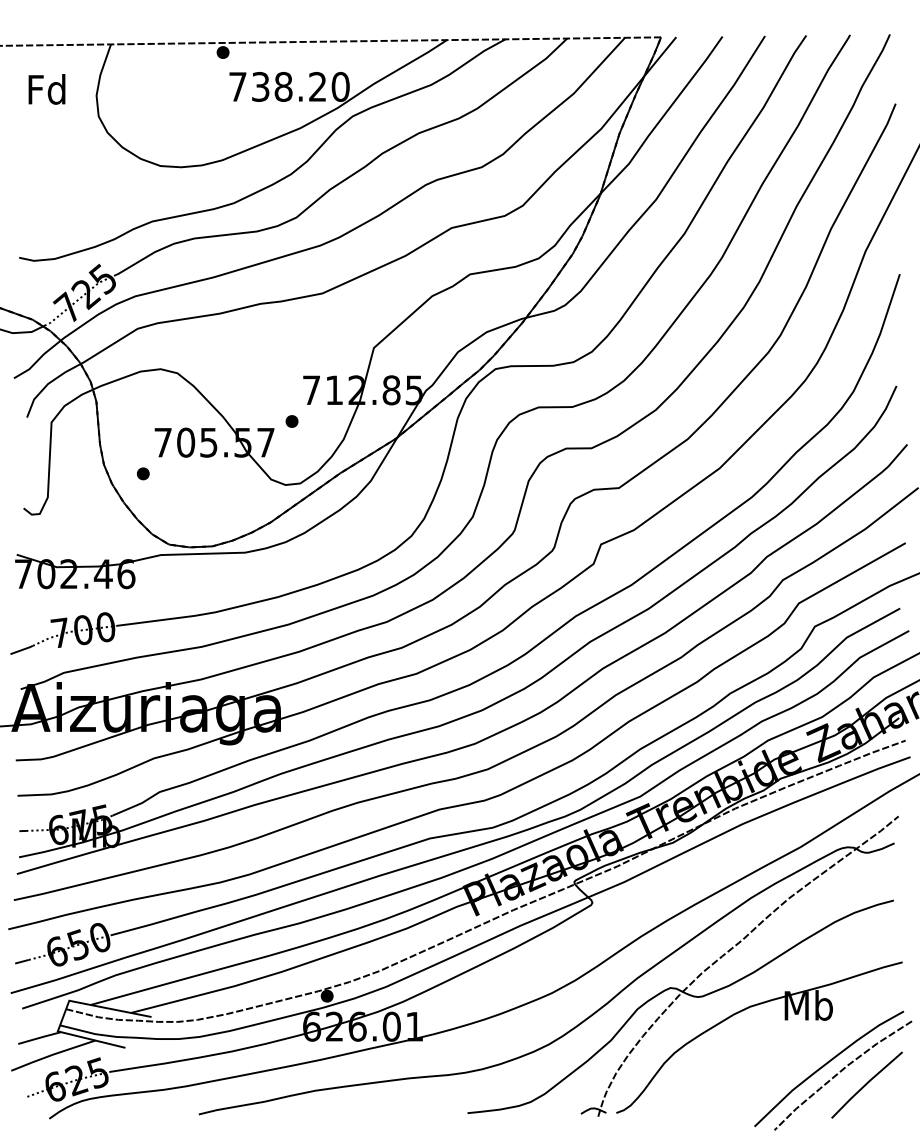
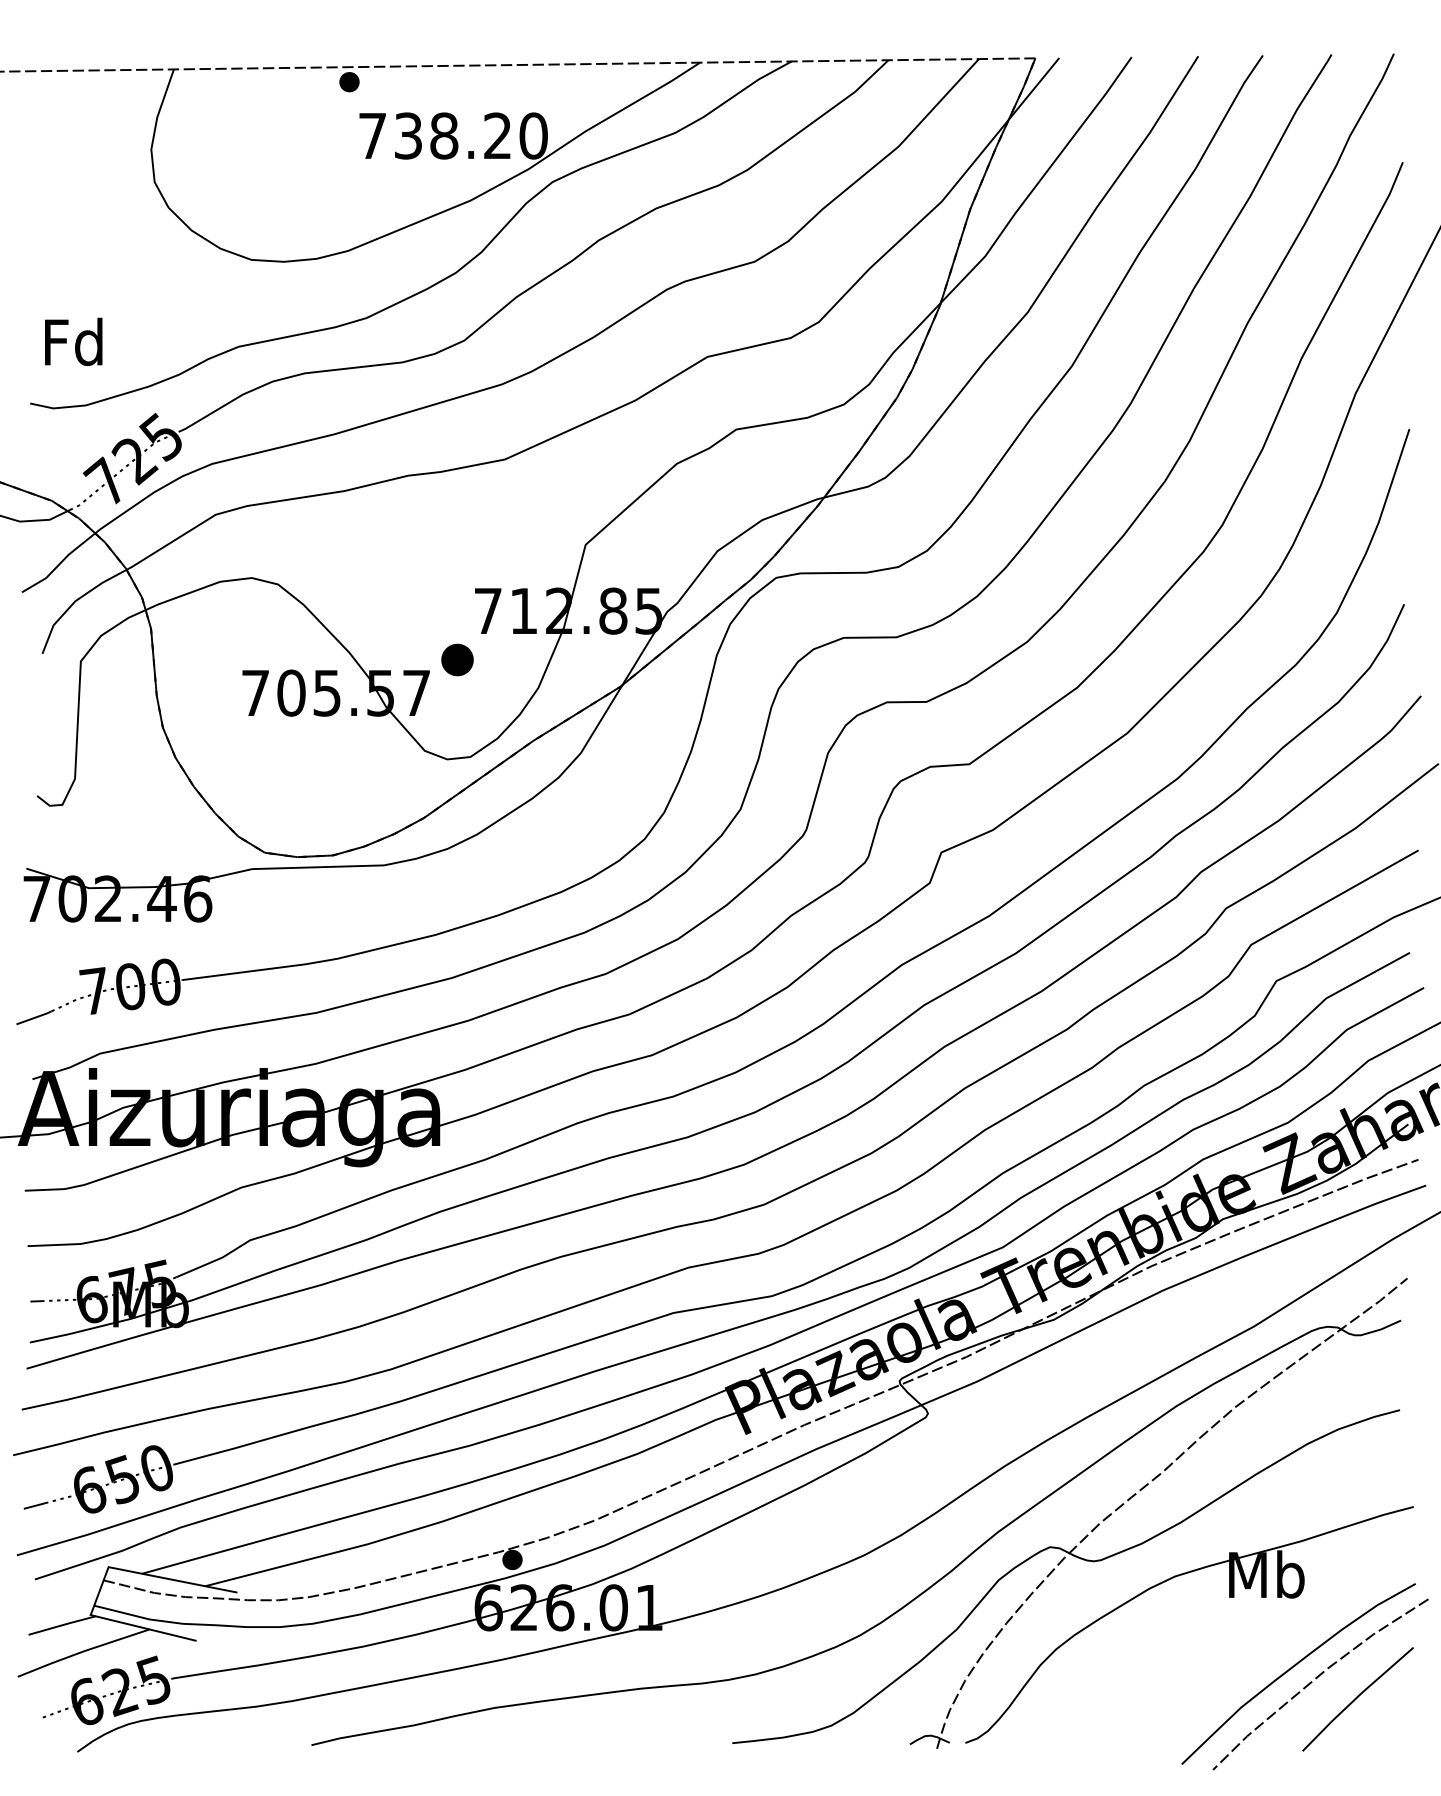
text: (46, 89) -> (72, 342), moved
part: (291, 421) -> (456, 659), size x1.6
part: (143, 473) -> (224, 741), removed

